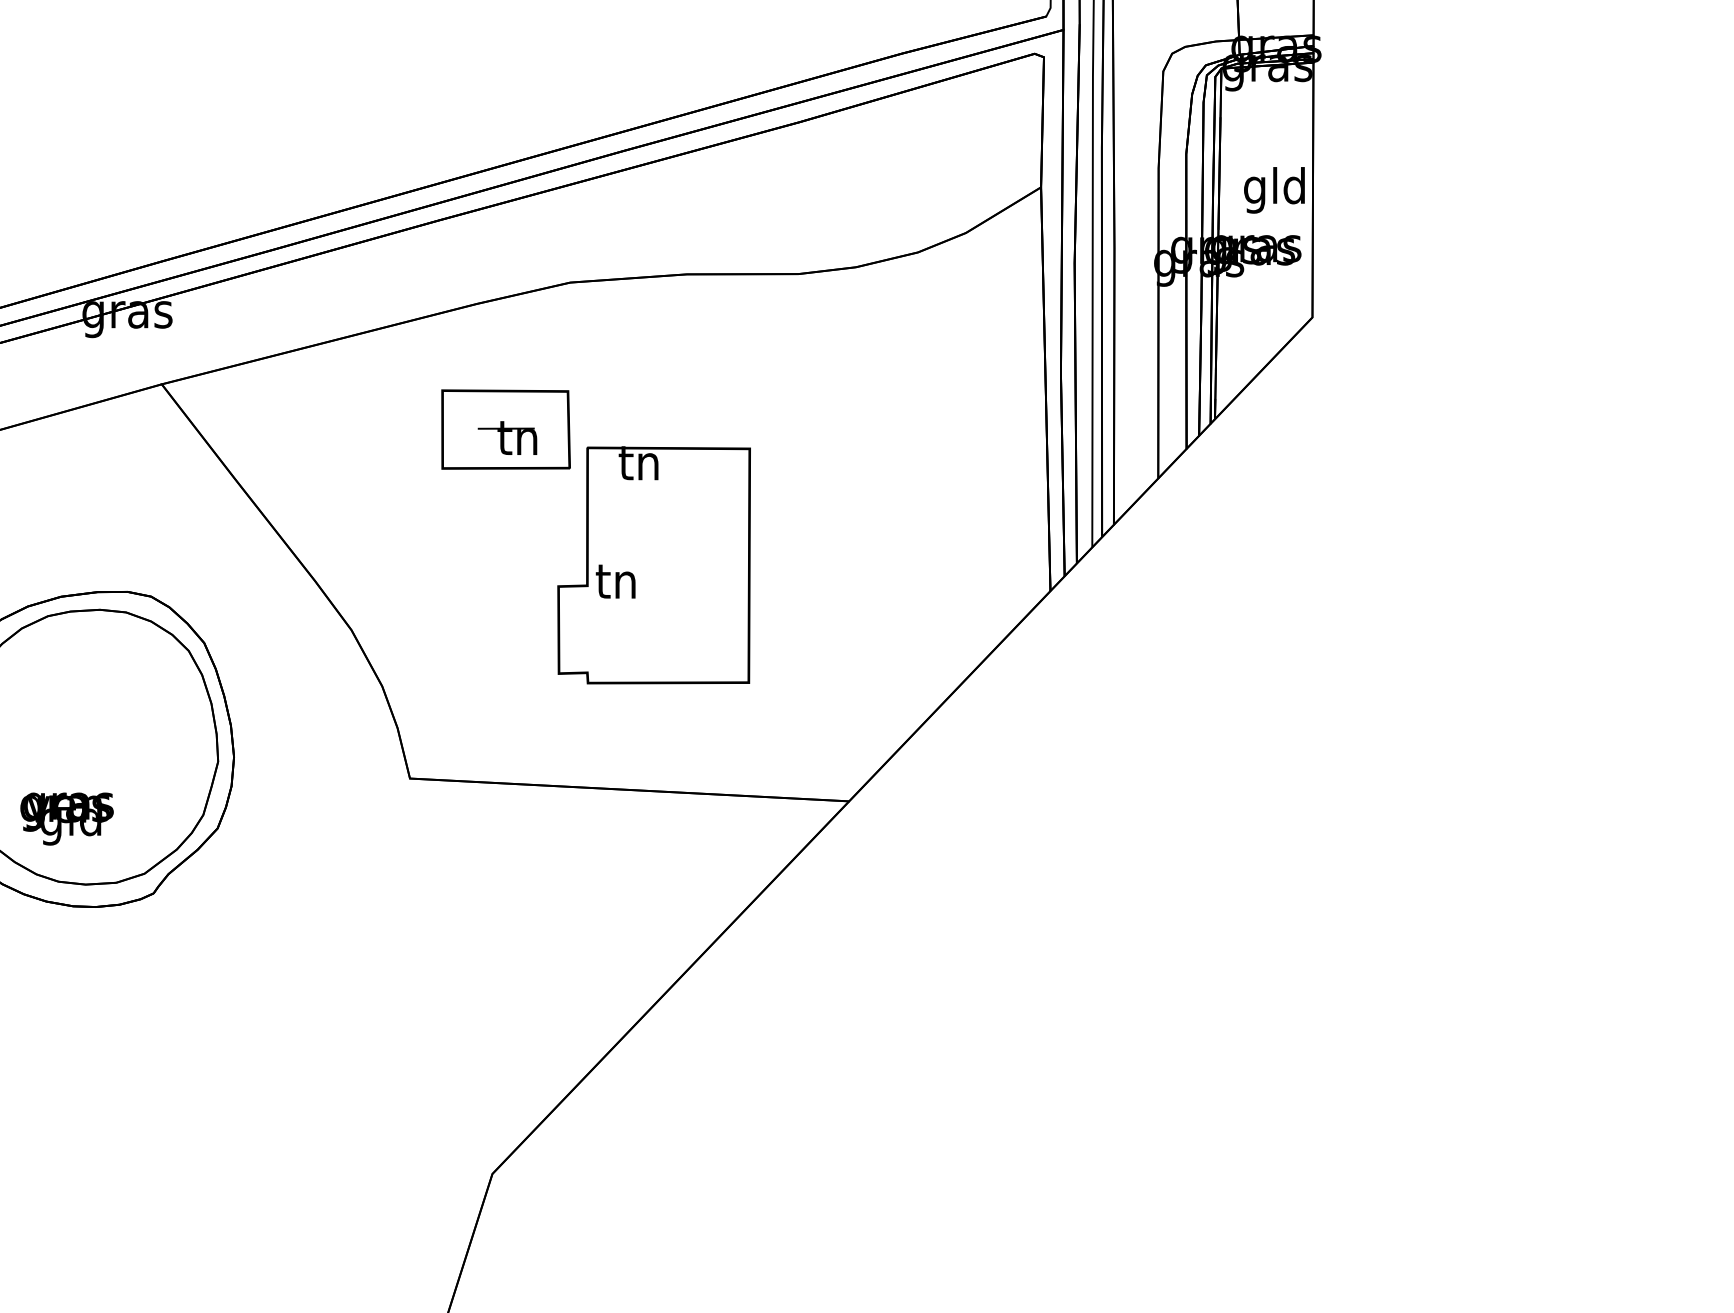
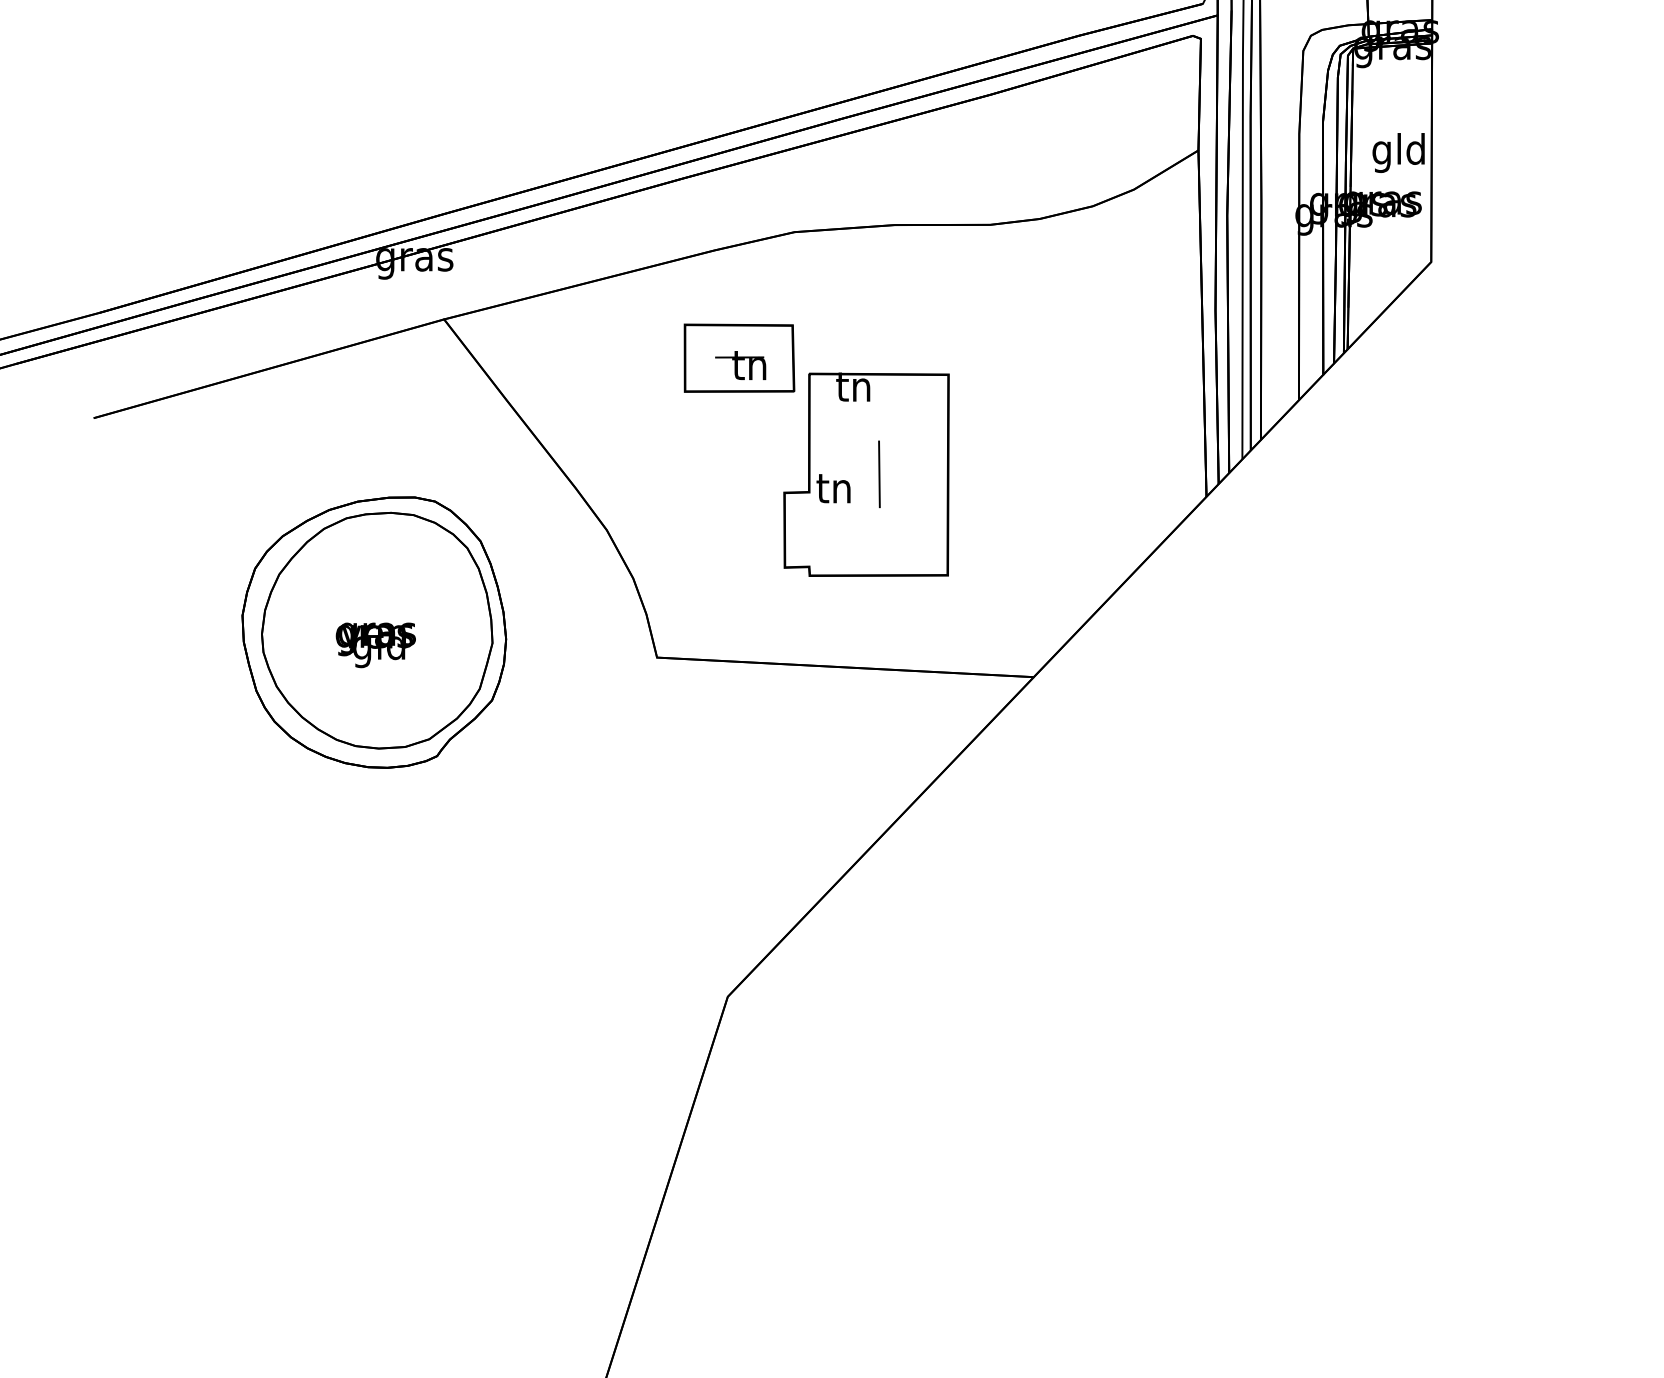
line: (669, 565) -> (879, 474), added
text: (66, 819) -> (375, 645), moved

